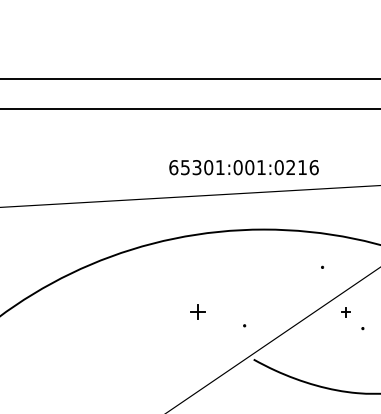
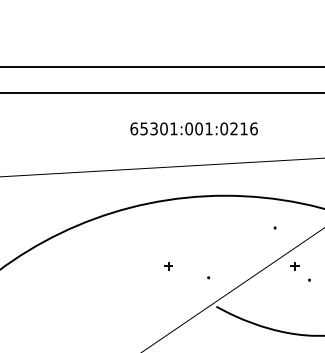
text: (243, 167) -> (193, 128), moved
part: (197, 312) -> (168, 266), size x0.62

